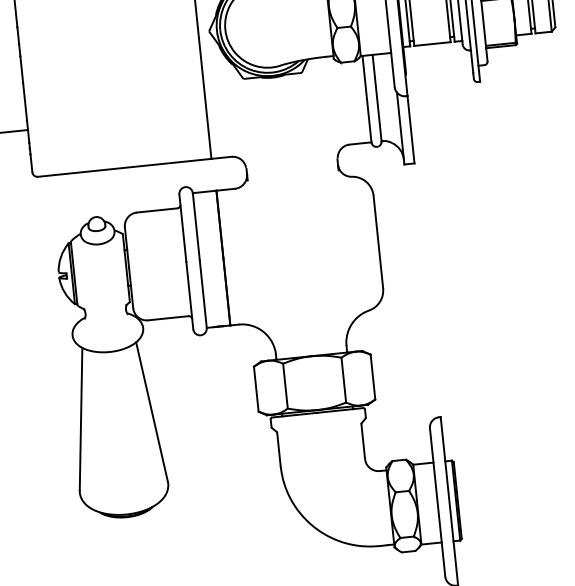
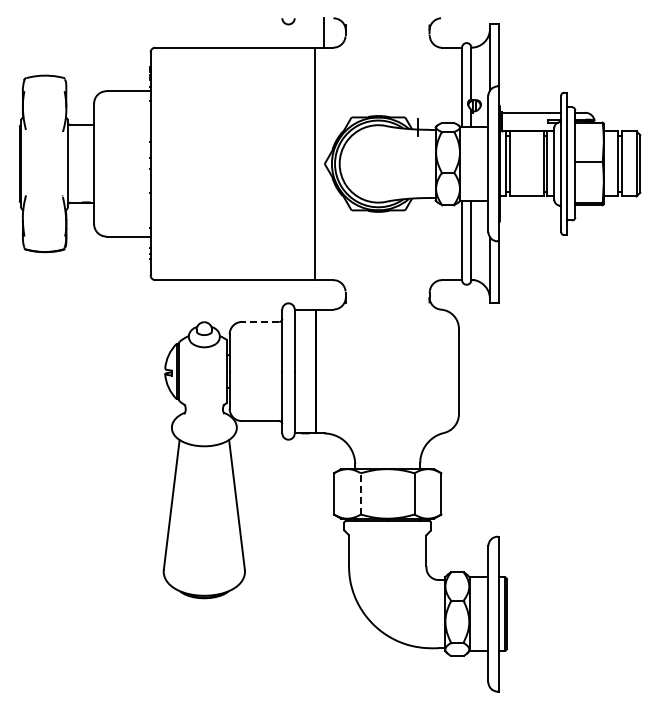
line: (156, 209) -> (260, 321), solid -> dashed
line: (285, 385) -> (360, 493), solid -> dashed

